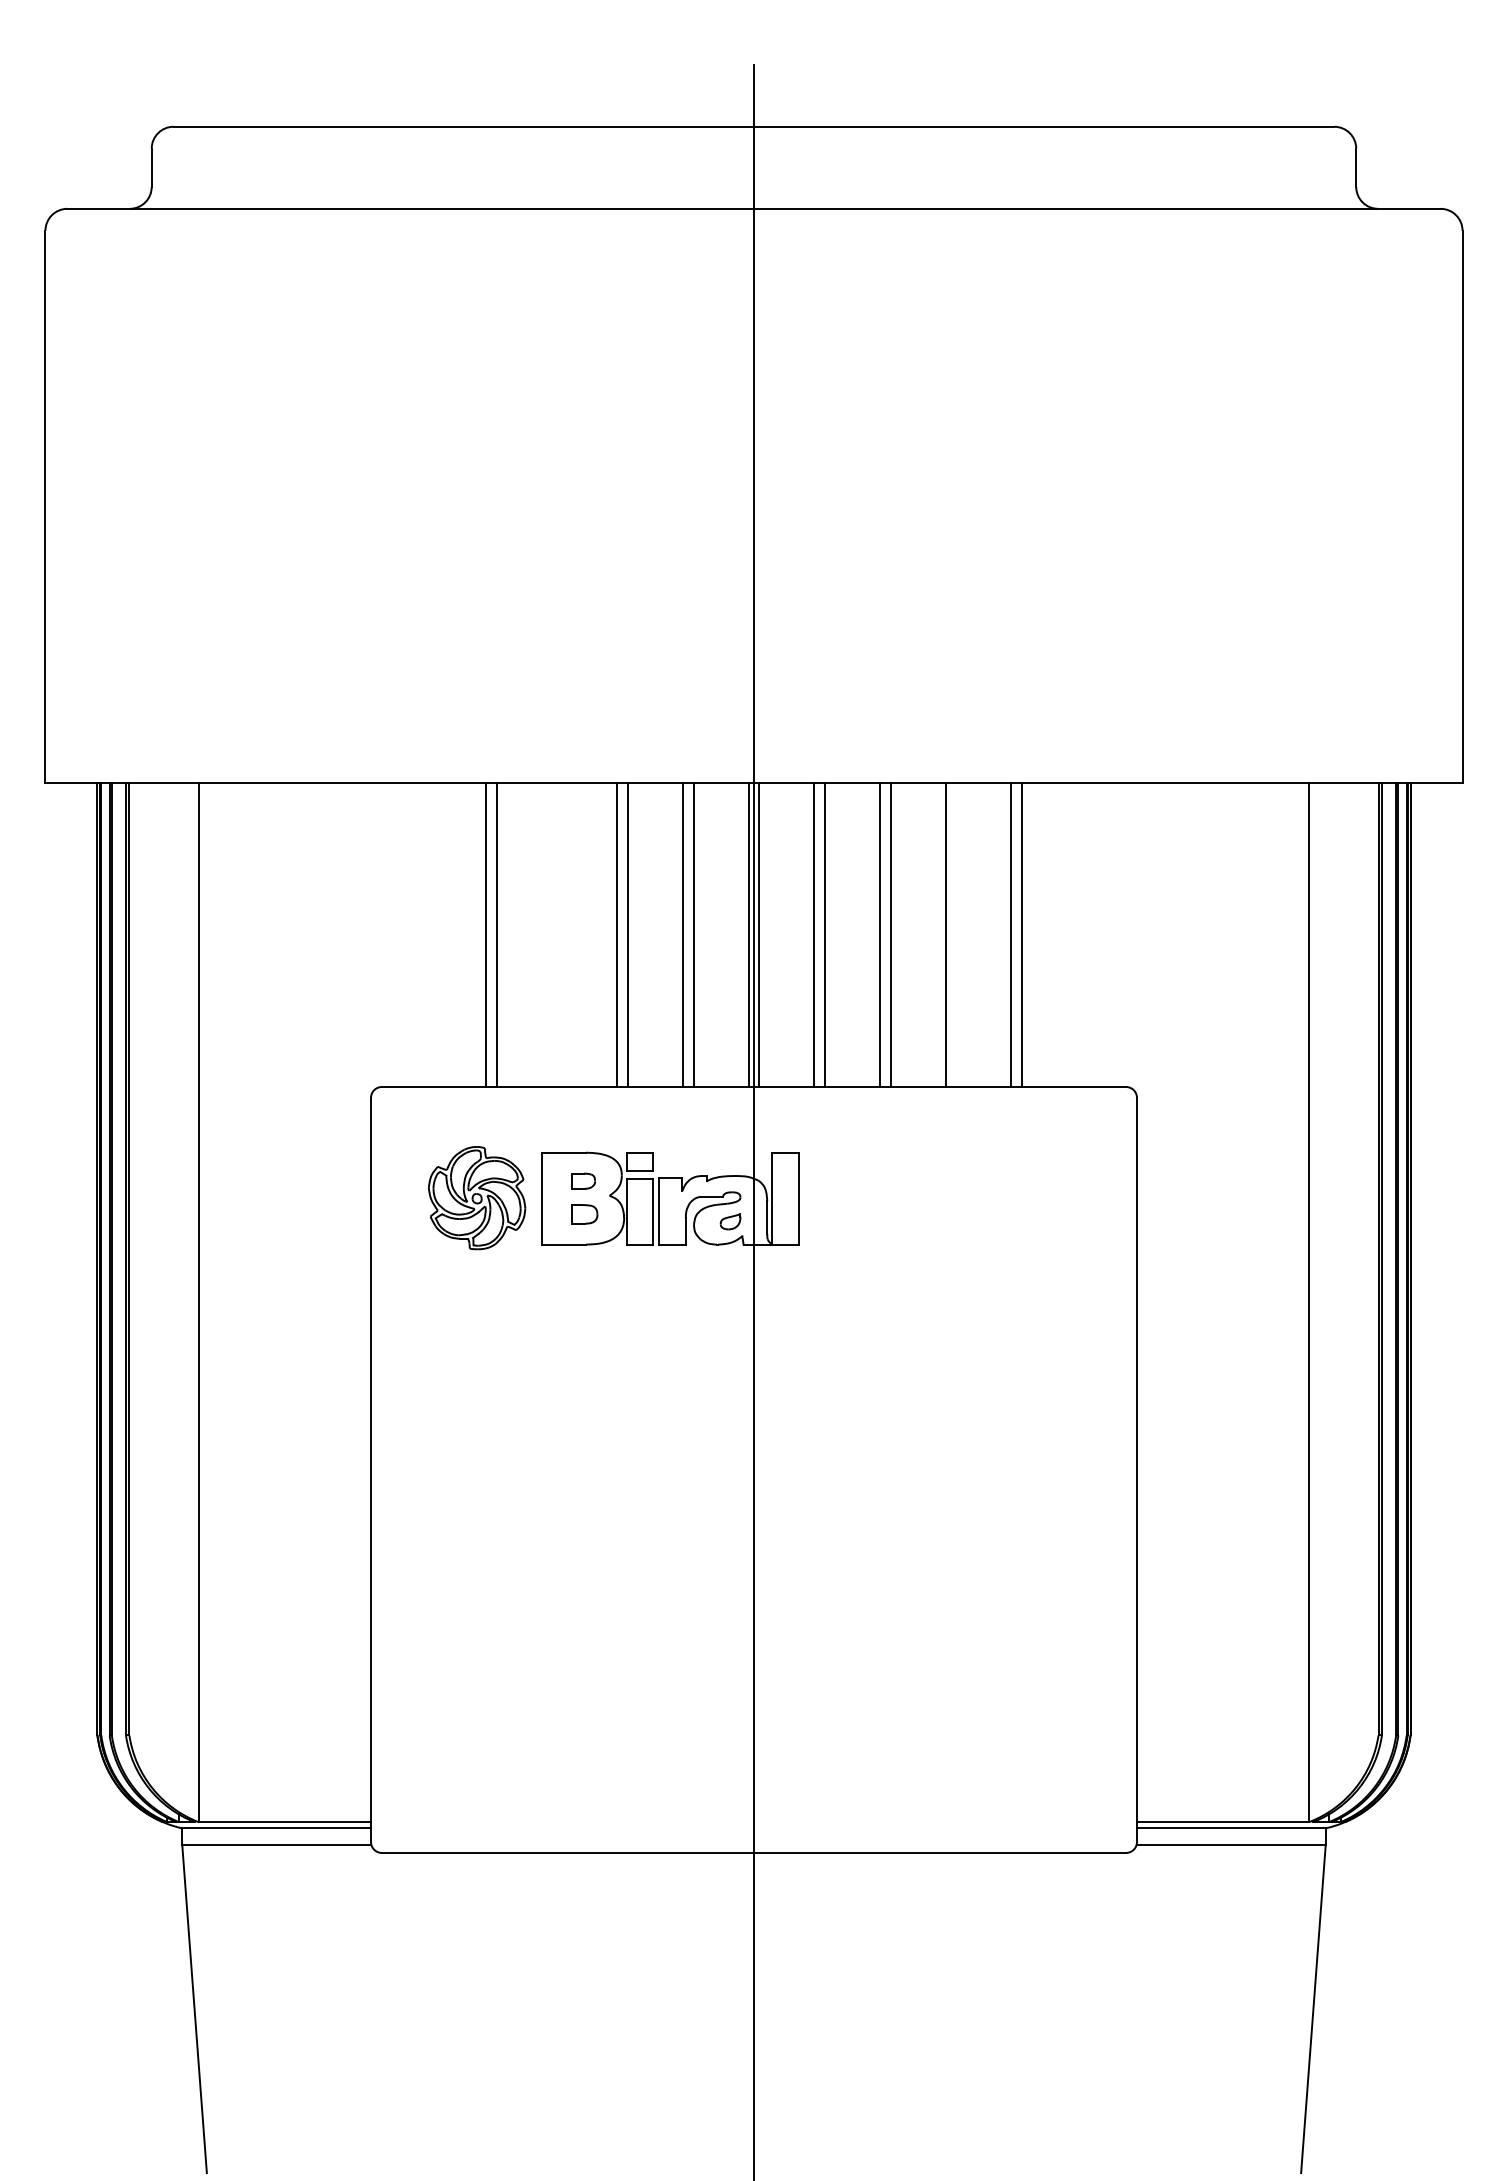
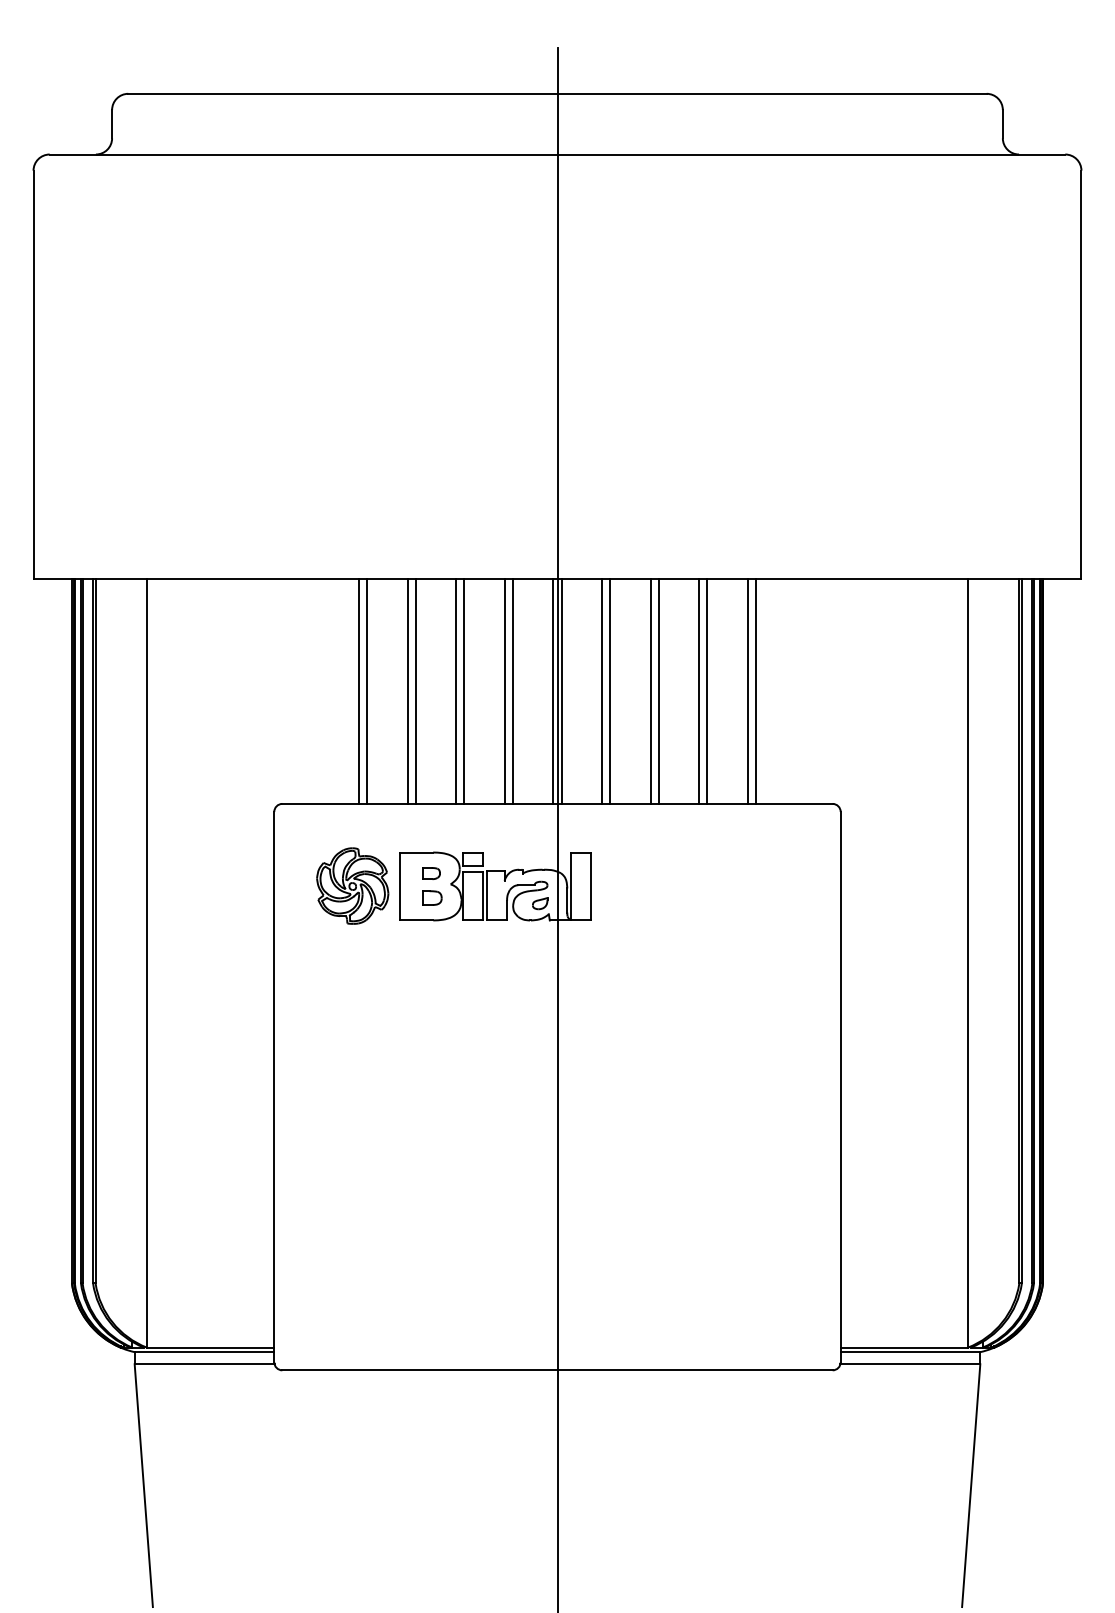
line: (551, 934) -> (407, 691), added
line: (562, 934) -> (415, 691), added
line: (956, 934) -> (707, 691), added

